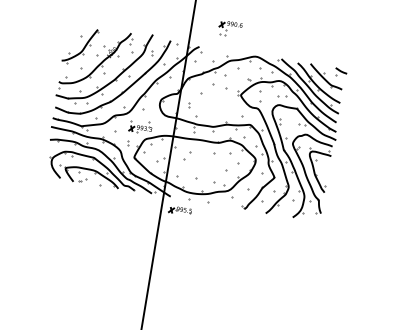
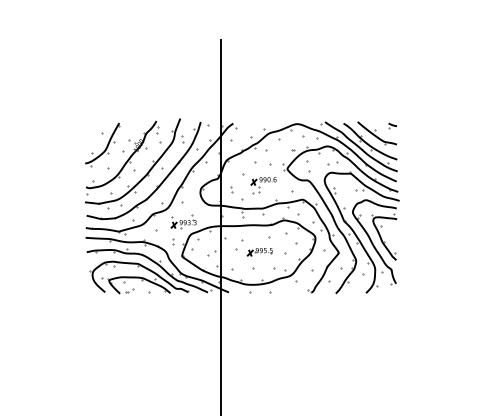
part: (230, 28) -> (263, 185), moved
part: (341, 72) -> (392, 125), size x0.62
part: (179, 211) -> (259, 252), moved

